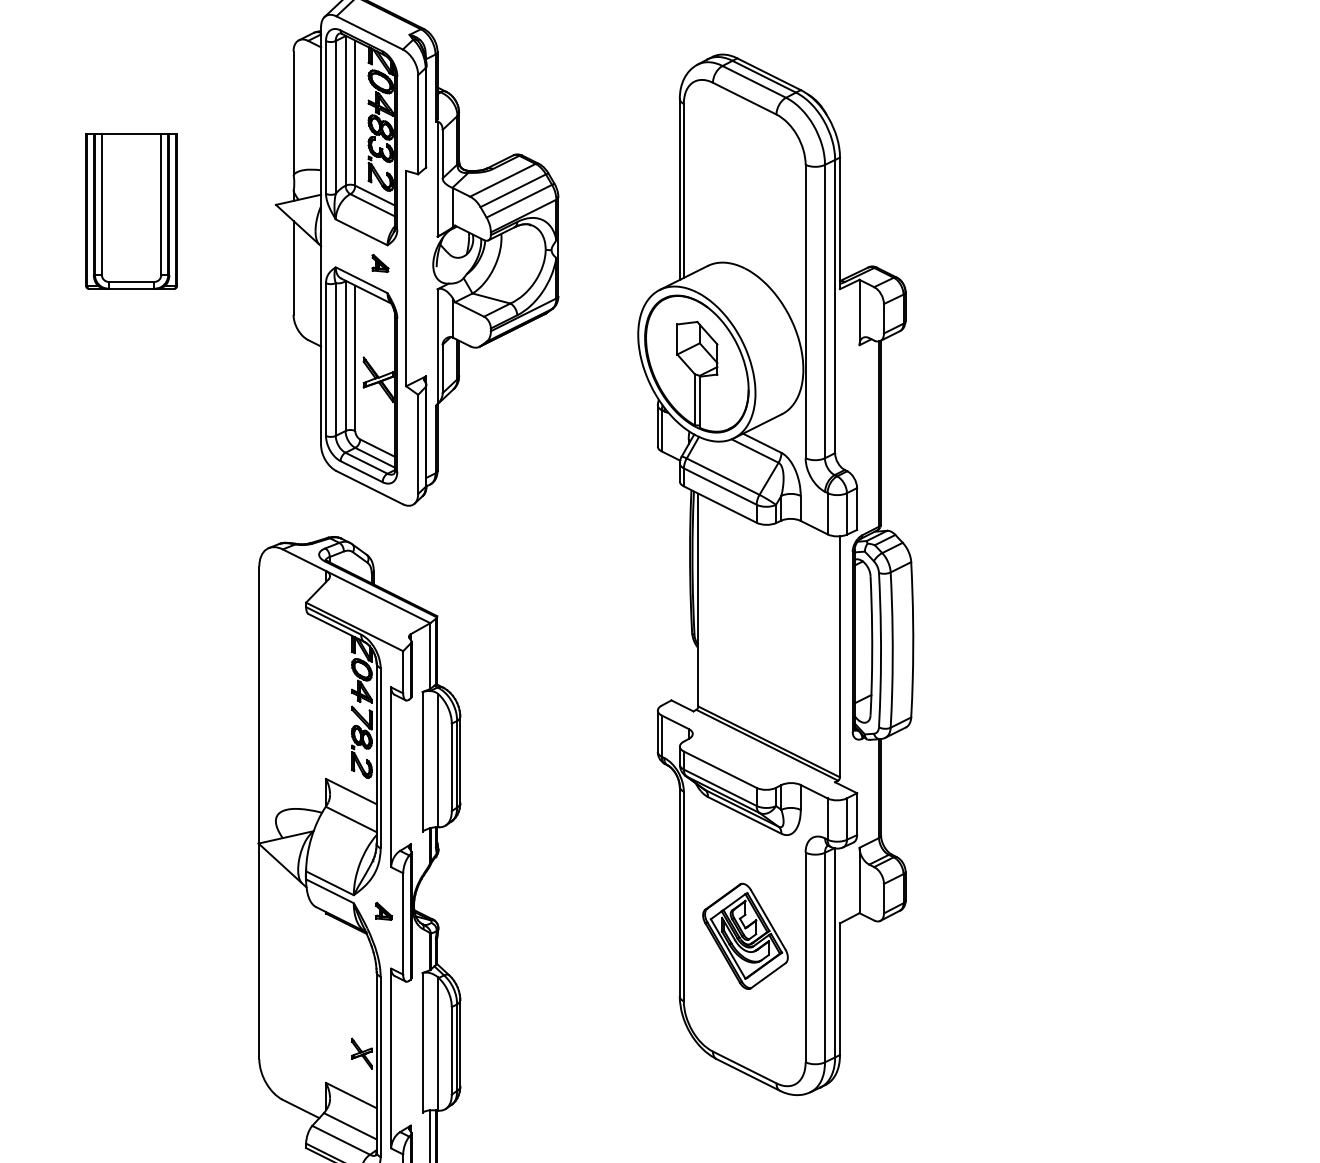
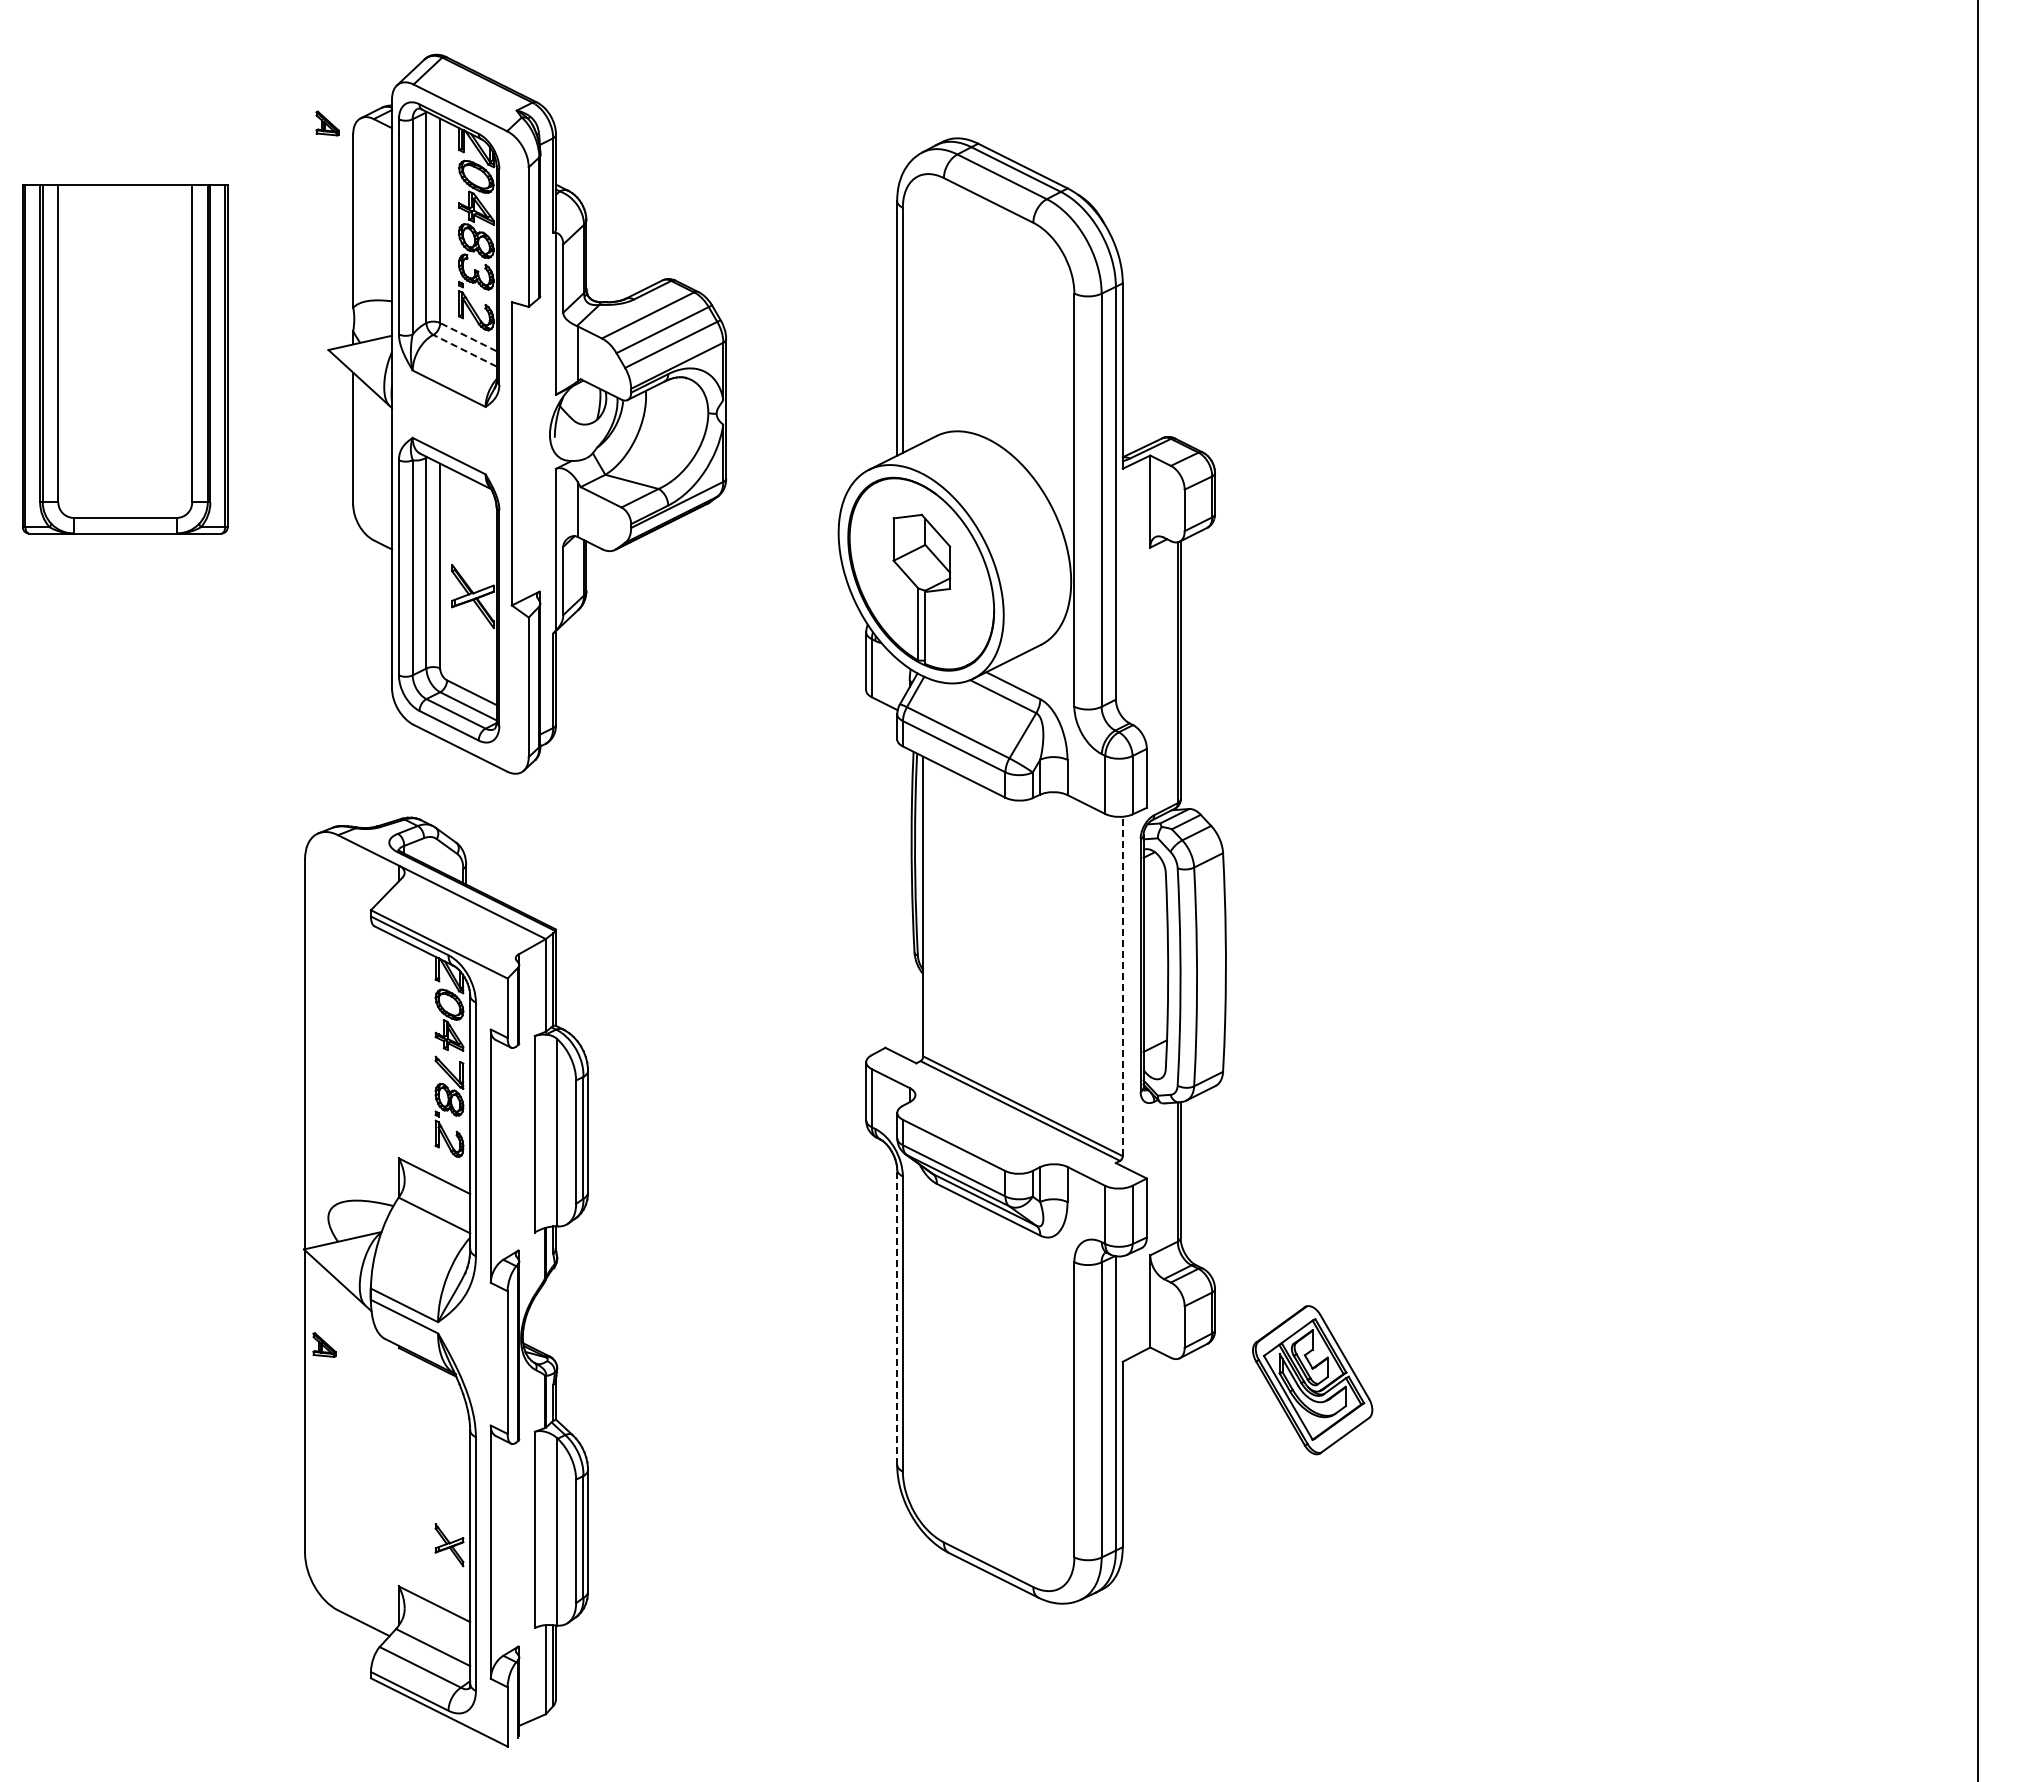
line: (374, 195) -> (467, 336), solid -> dashed
line: (372, 205) -> (464, 350), solid -> dashed
part: (131, 211) -> (124, 359), size x1.6
part: (380, 263) -> (327, 123), moved
line: (839, 656) -> (1122, 986), solid -> dashed
line: (680, 891) -> (897, 1317), solid -> dashed
part: (383, 911) -> (324, 1344), moved
part: (745, 936) -> (1312, 1380), moved

